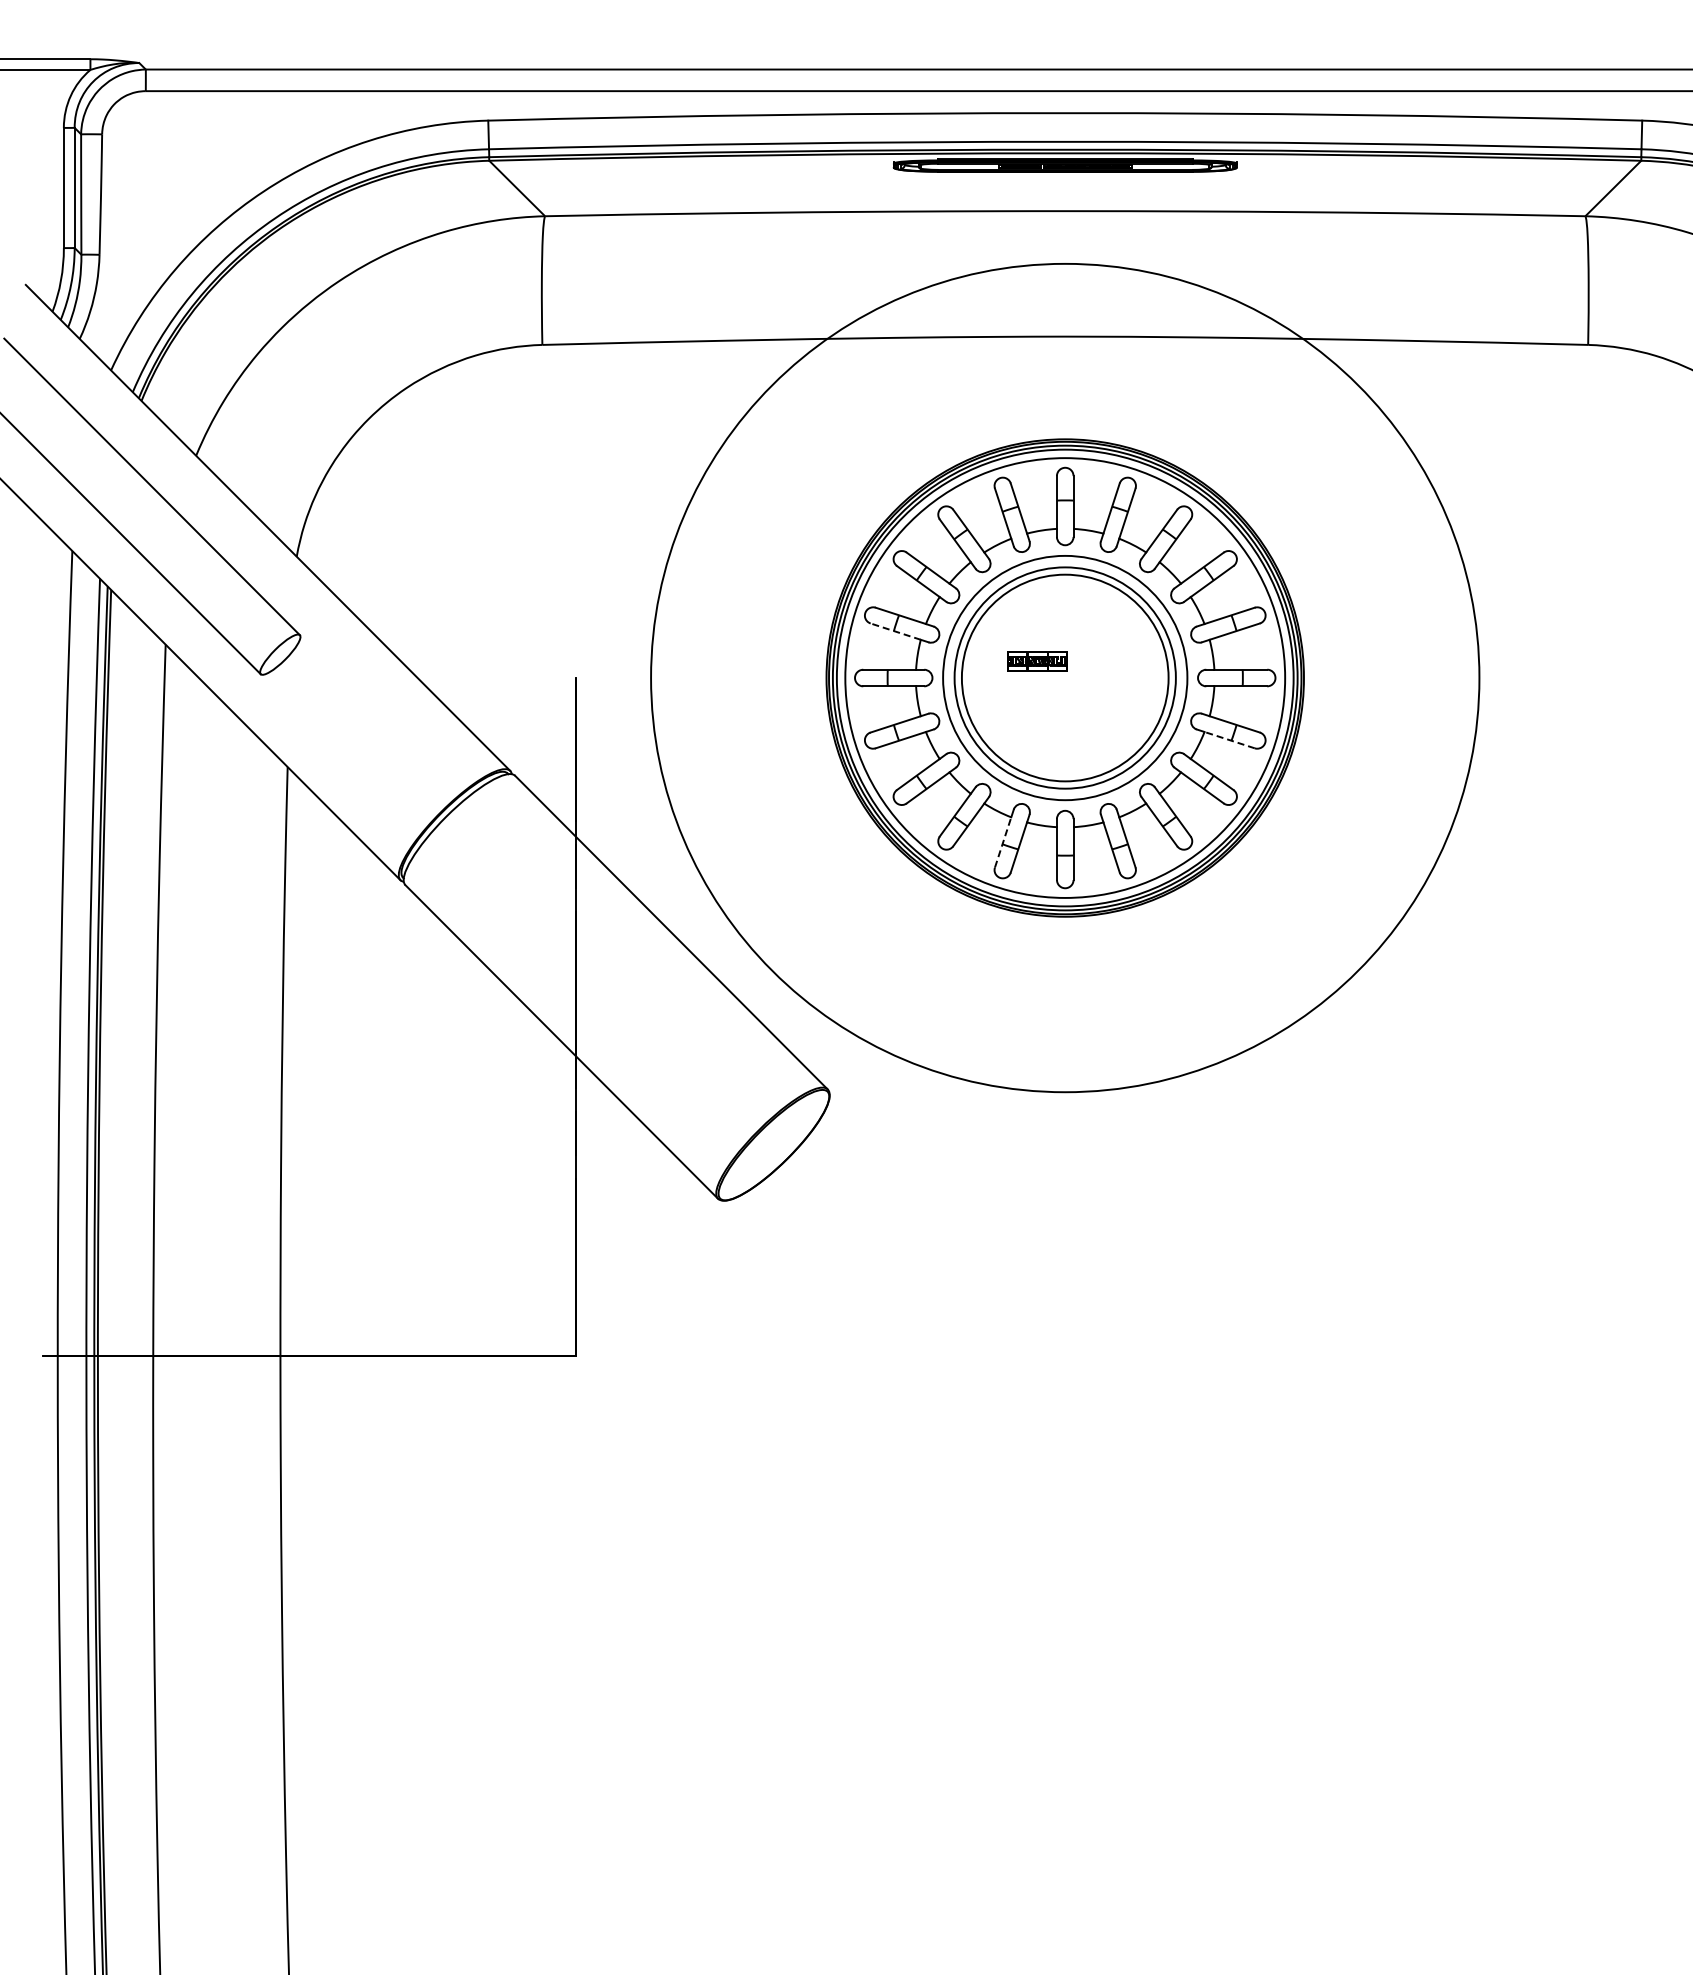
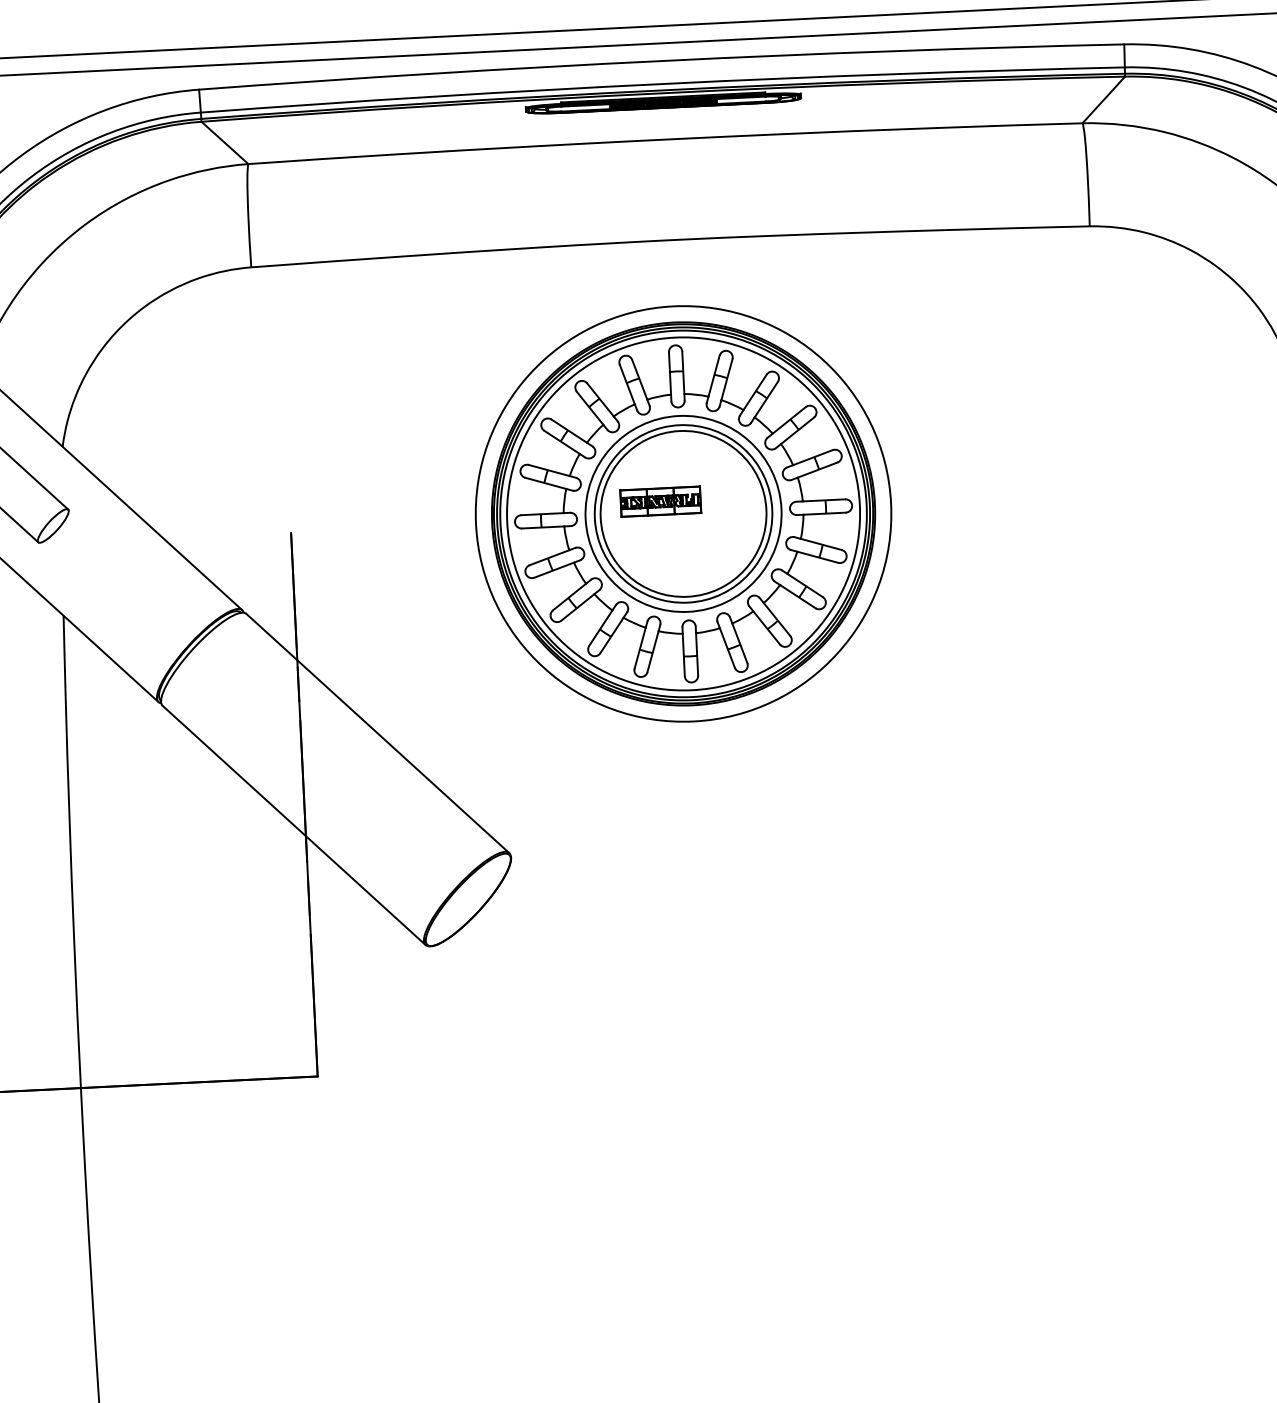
line: (895, 631) -> (545, 483), dashed -> solid
part: (1037, 661) -> (660, 501), size x1.67
circle: (1065, 677) -> (683, 513), size x0.62
line: (1229, 739) -> (817, 556), dashed -> solid
line: (1003, 841) -> (640, 647), dashed -> solid

